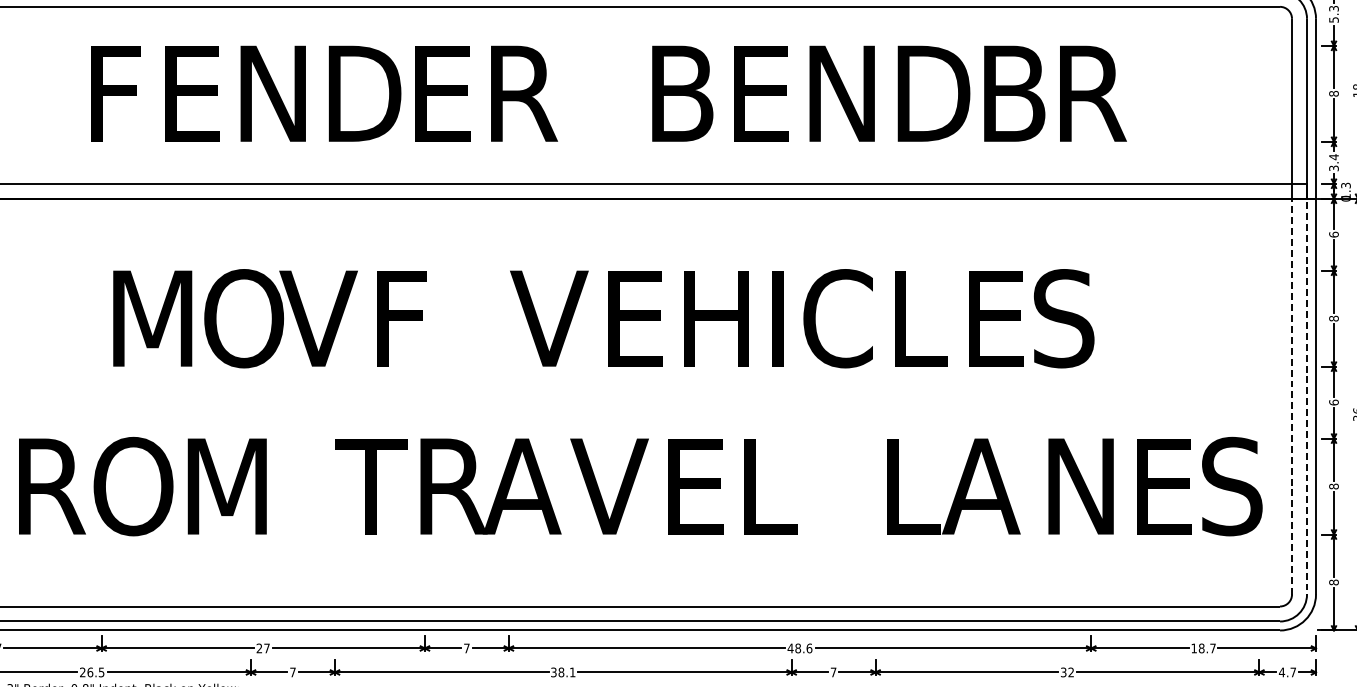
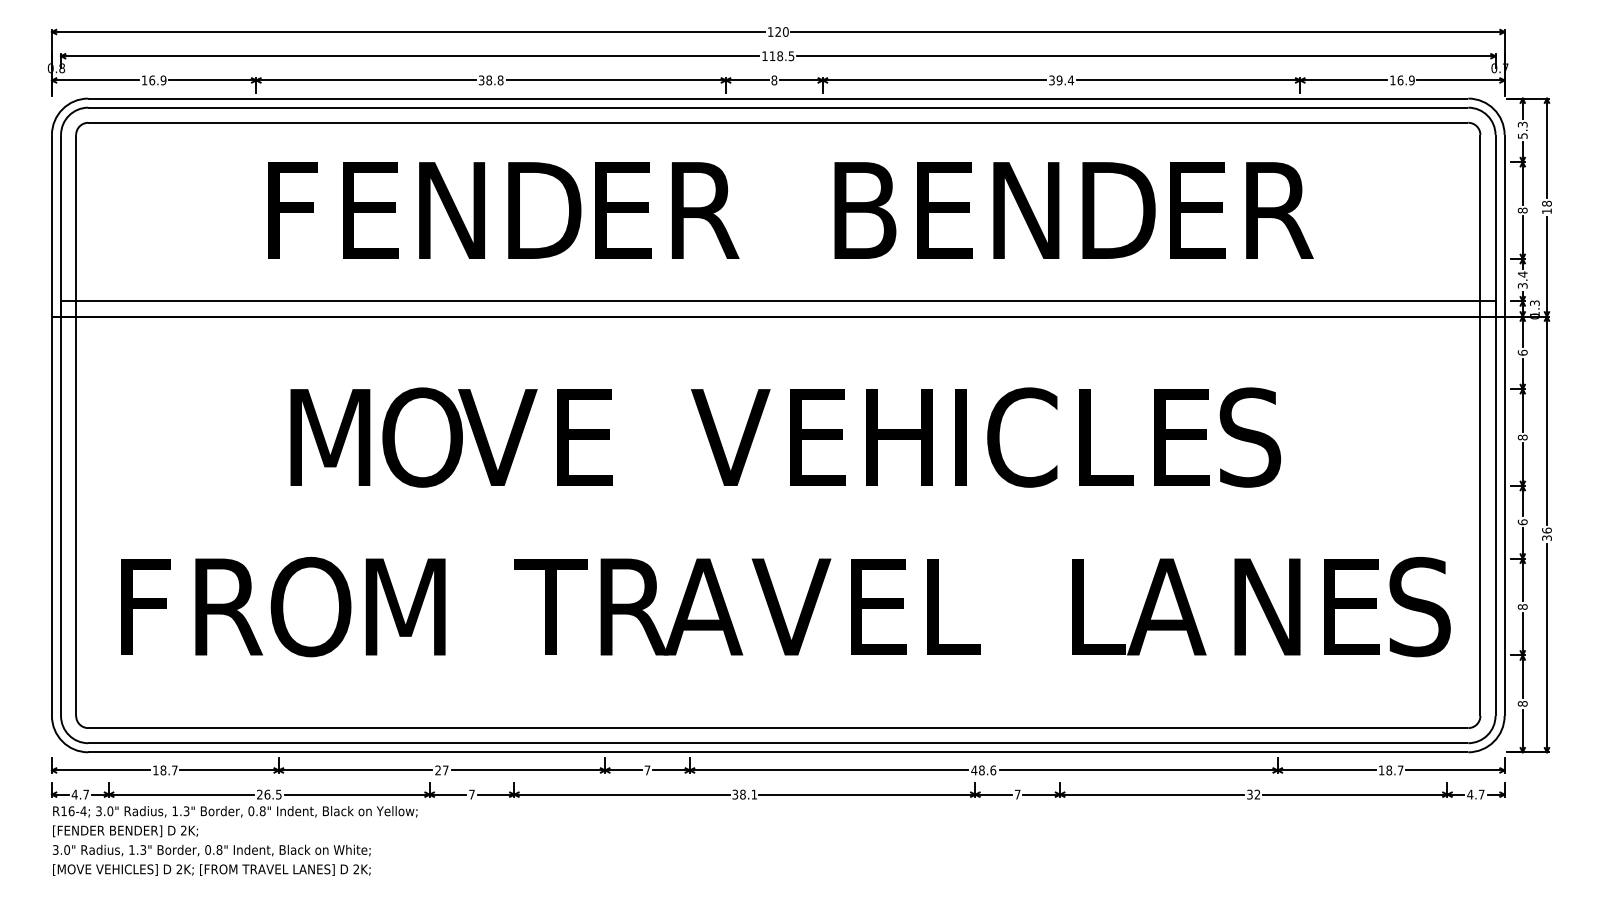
text: (1014, 93) -> (1200, 210), B -> E
line: (1299, 198) -> (1487, 316), dashed -> solid
text: (410, 318) -> (590, 437), F -> E

